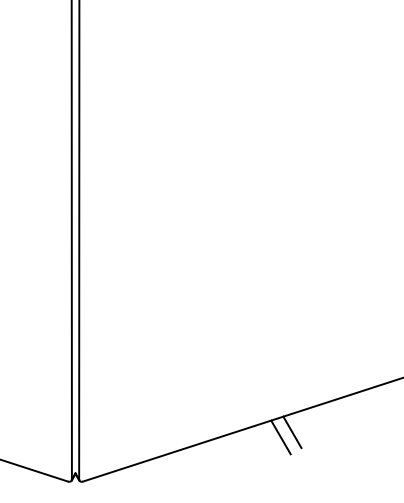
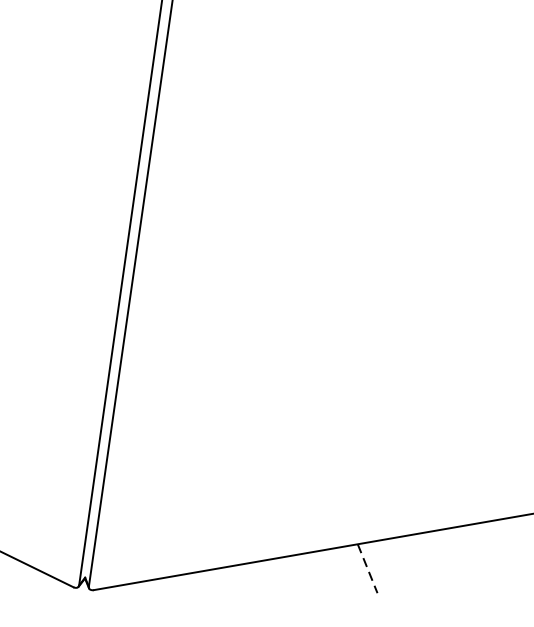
line: (292, 432) -> (384, 564), removed
line: (281, 437) -> (368, 568), solid -> dashed

